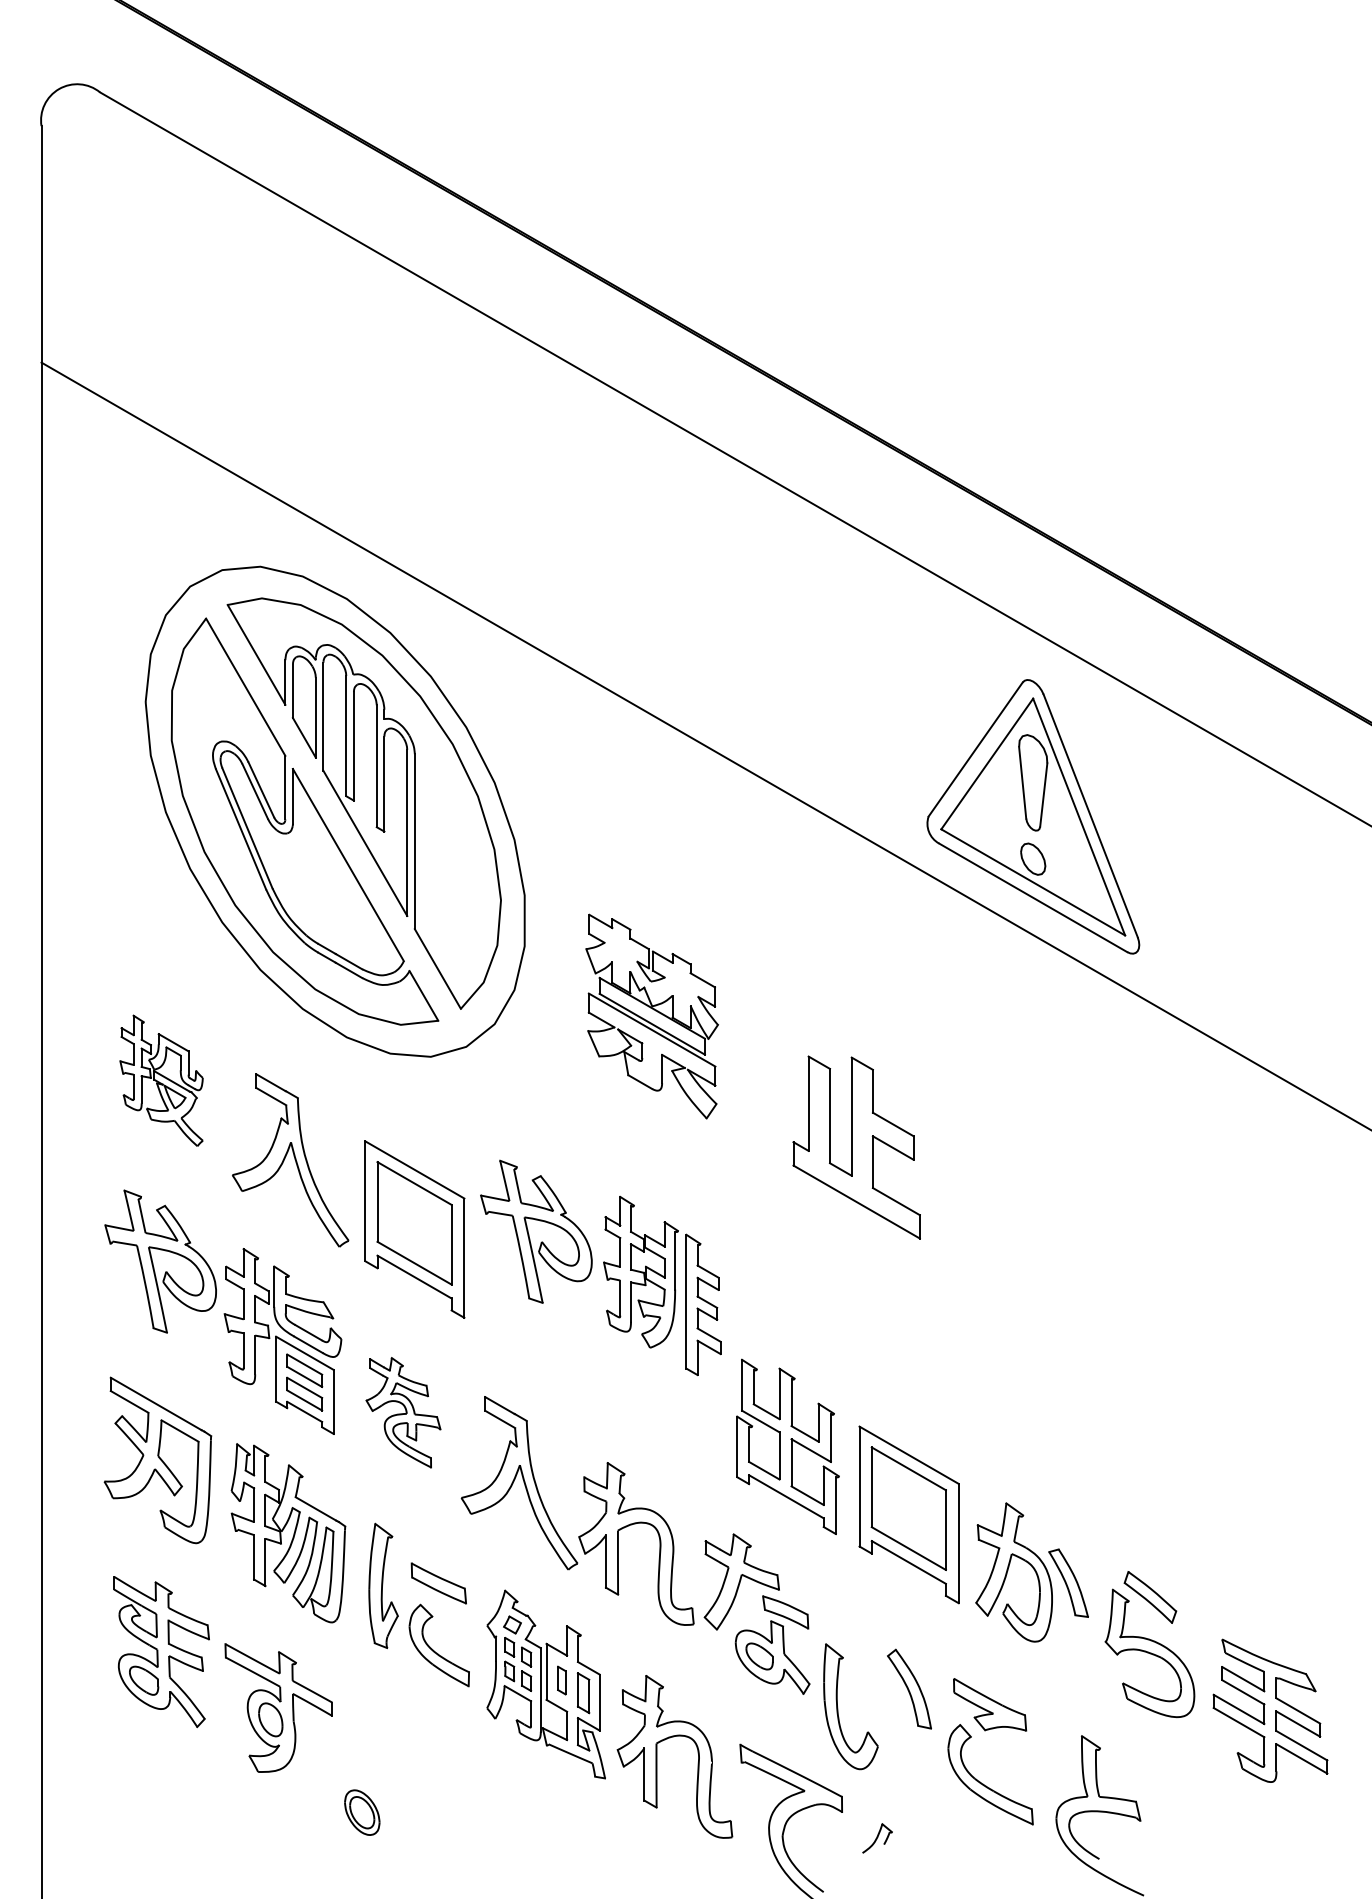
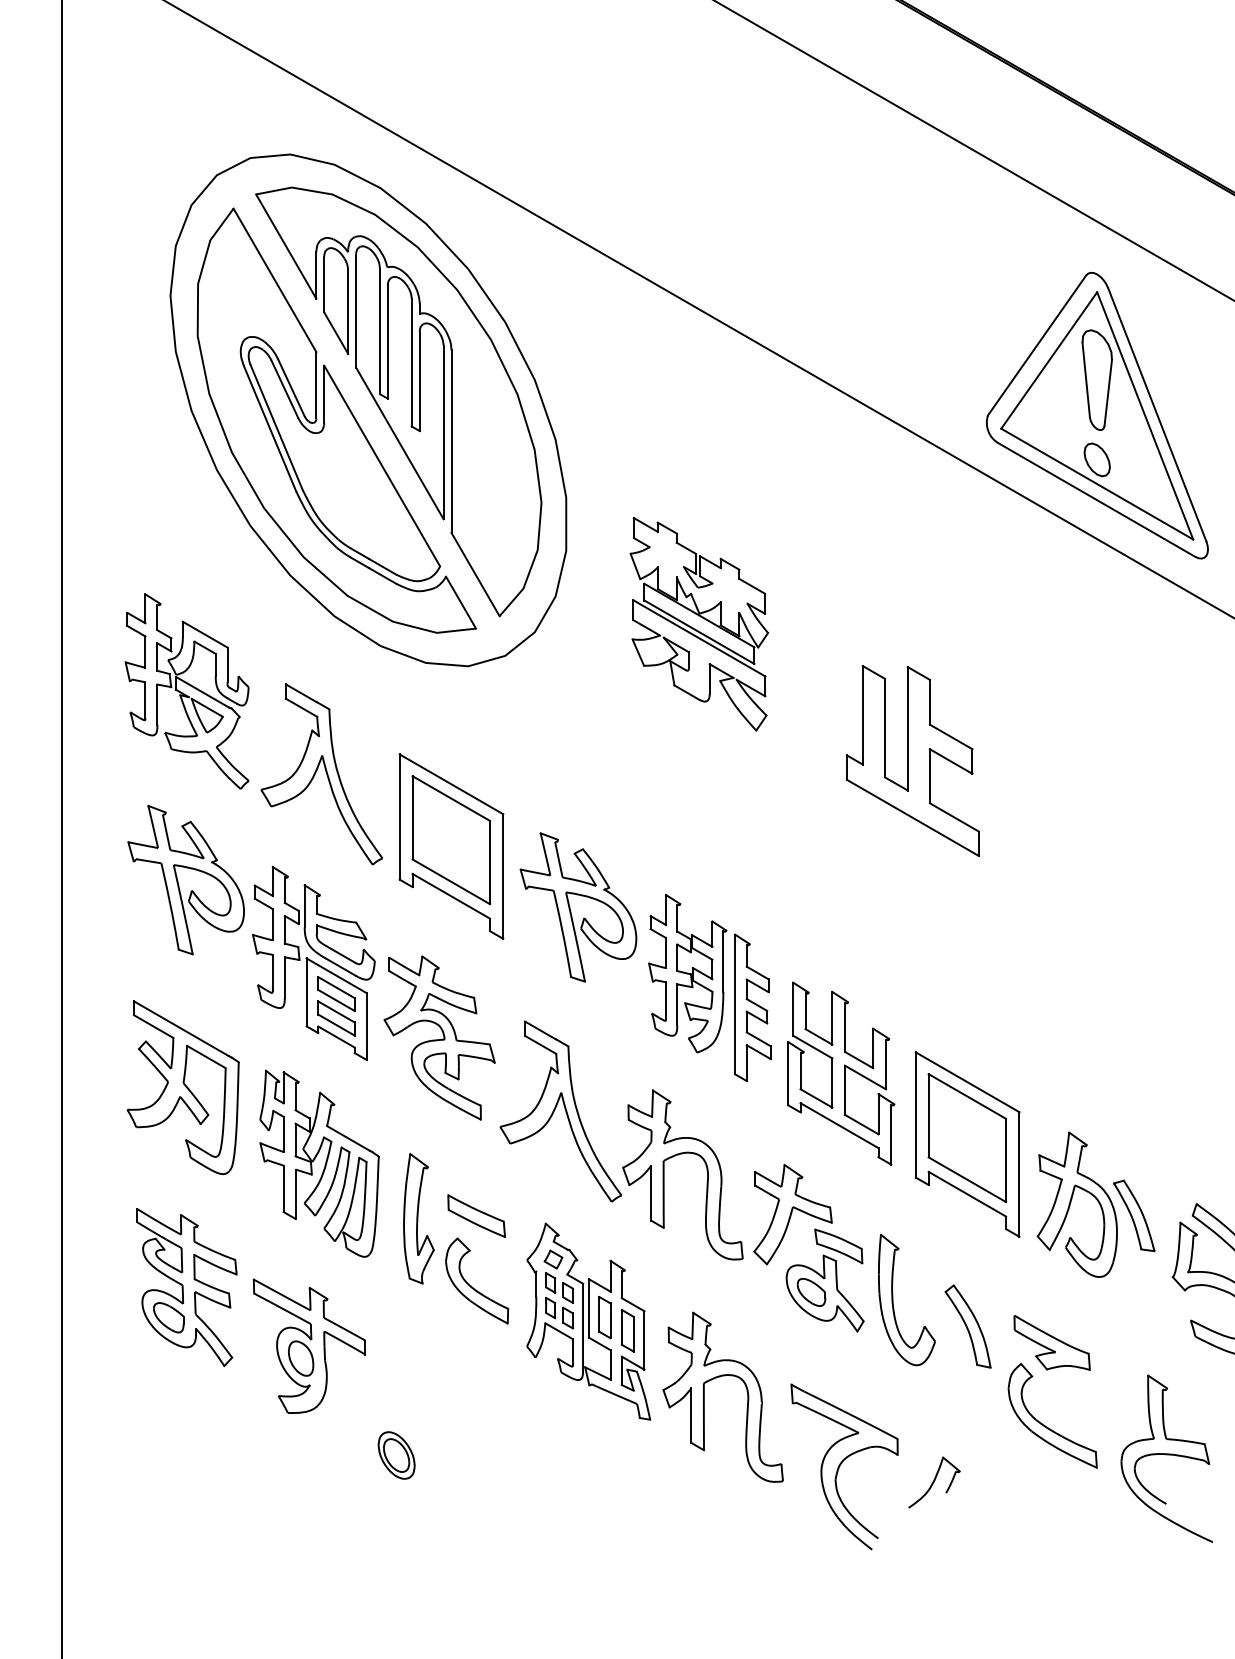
part: (161, 1080) -> (186, 690), size x1.43
part: (529, 1234) -> (571, 910), moved
part: (662, 1285) -> (710, 987), moved
part: (403, 1412) -> (439, 1037), size x1.43
part: (561, 1680) -> (604, 1317), size x1.43
part: (838, 1707) -> (893, 1300), moved
part: (877, 1838) -> (934, 1482), size x1.67

